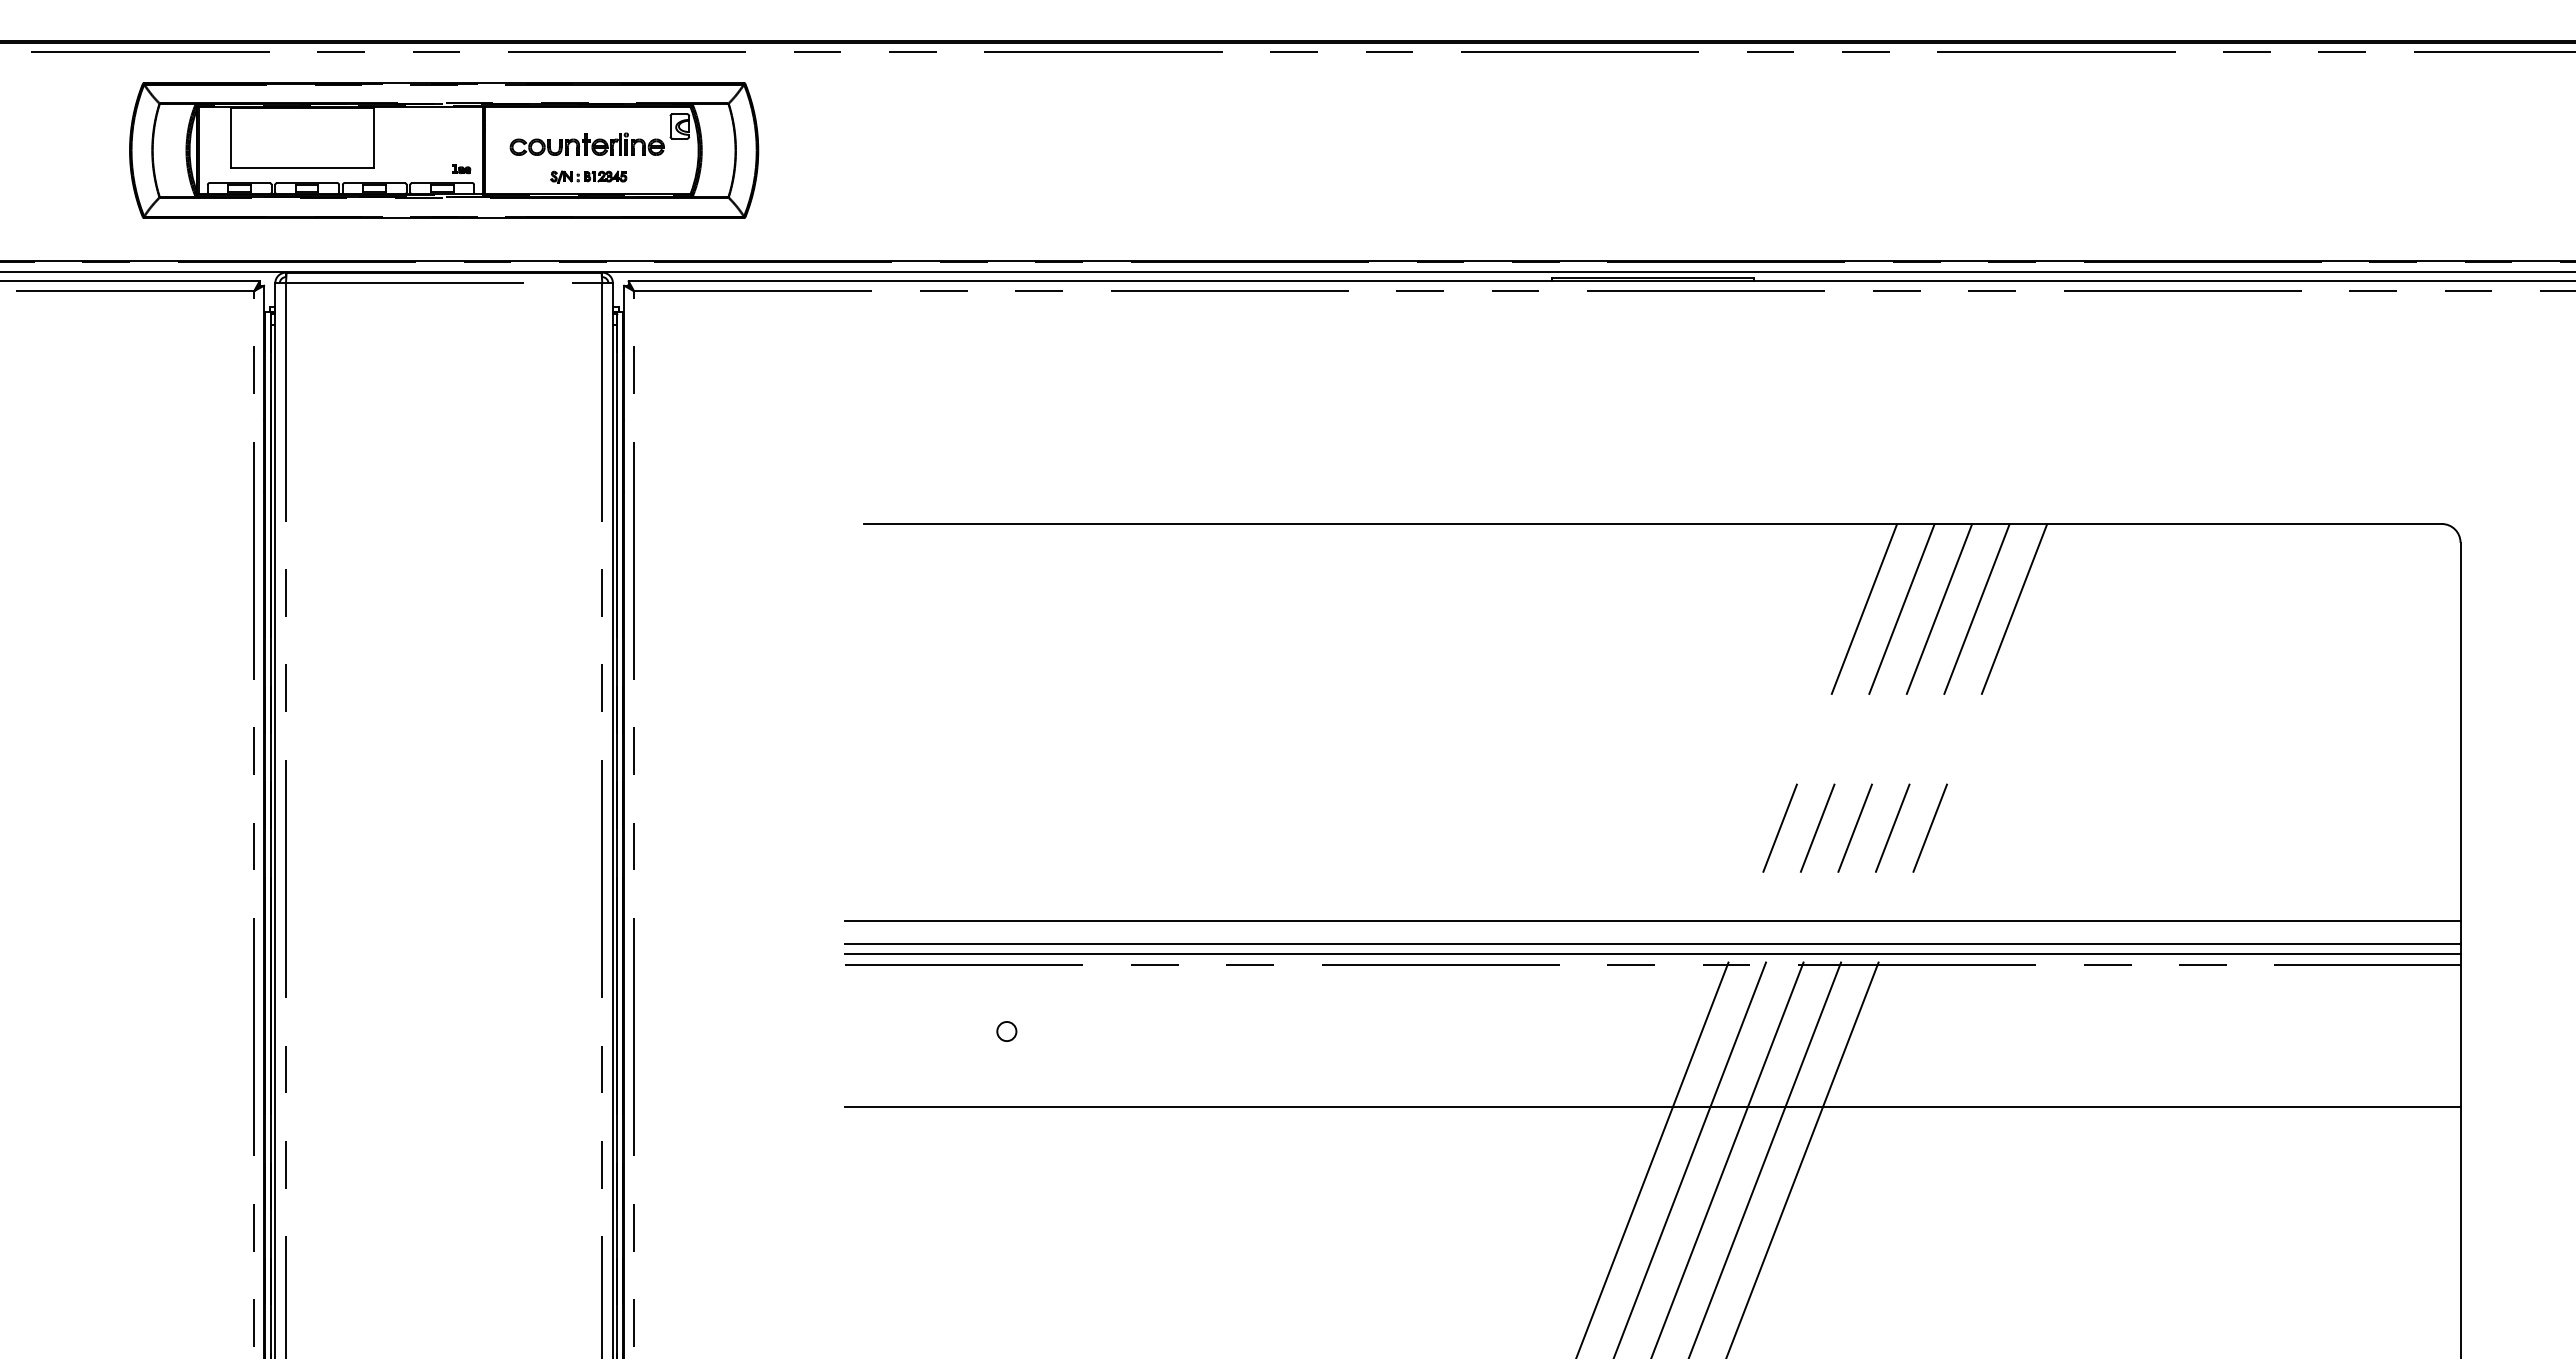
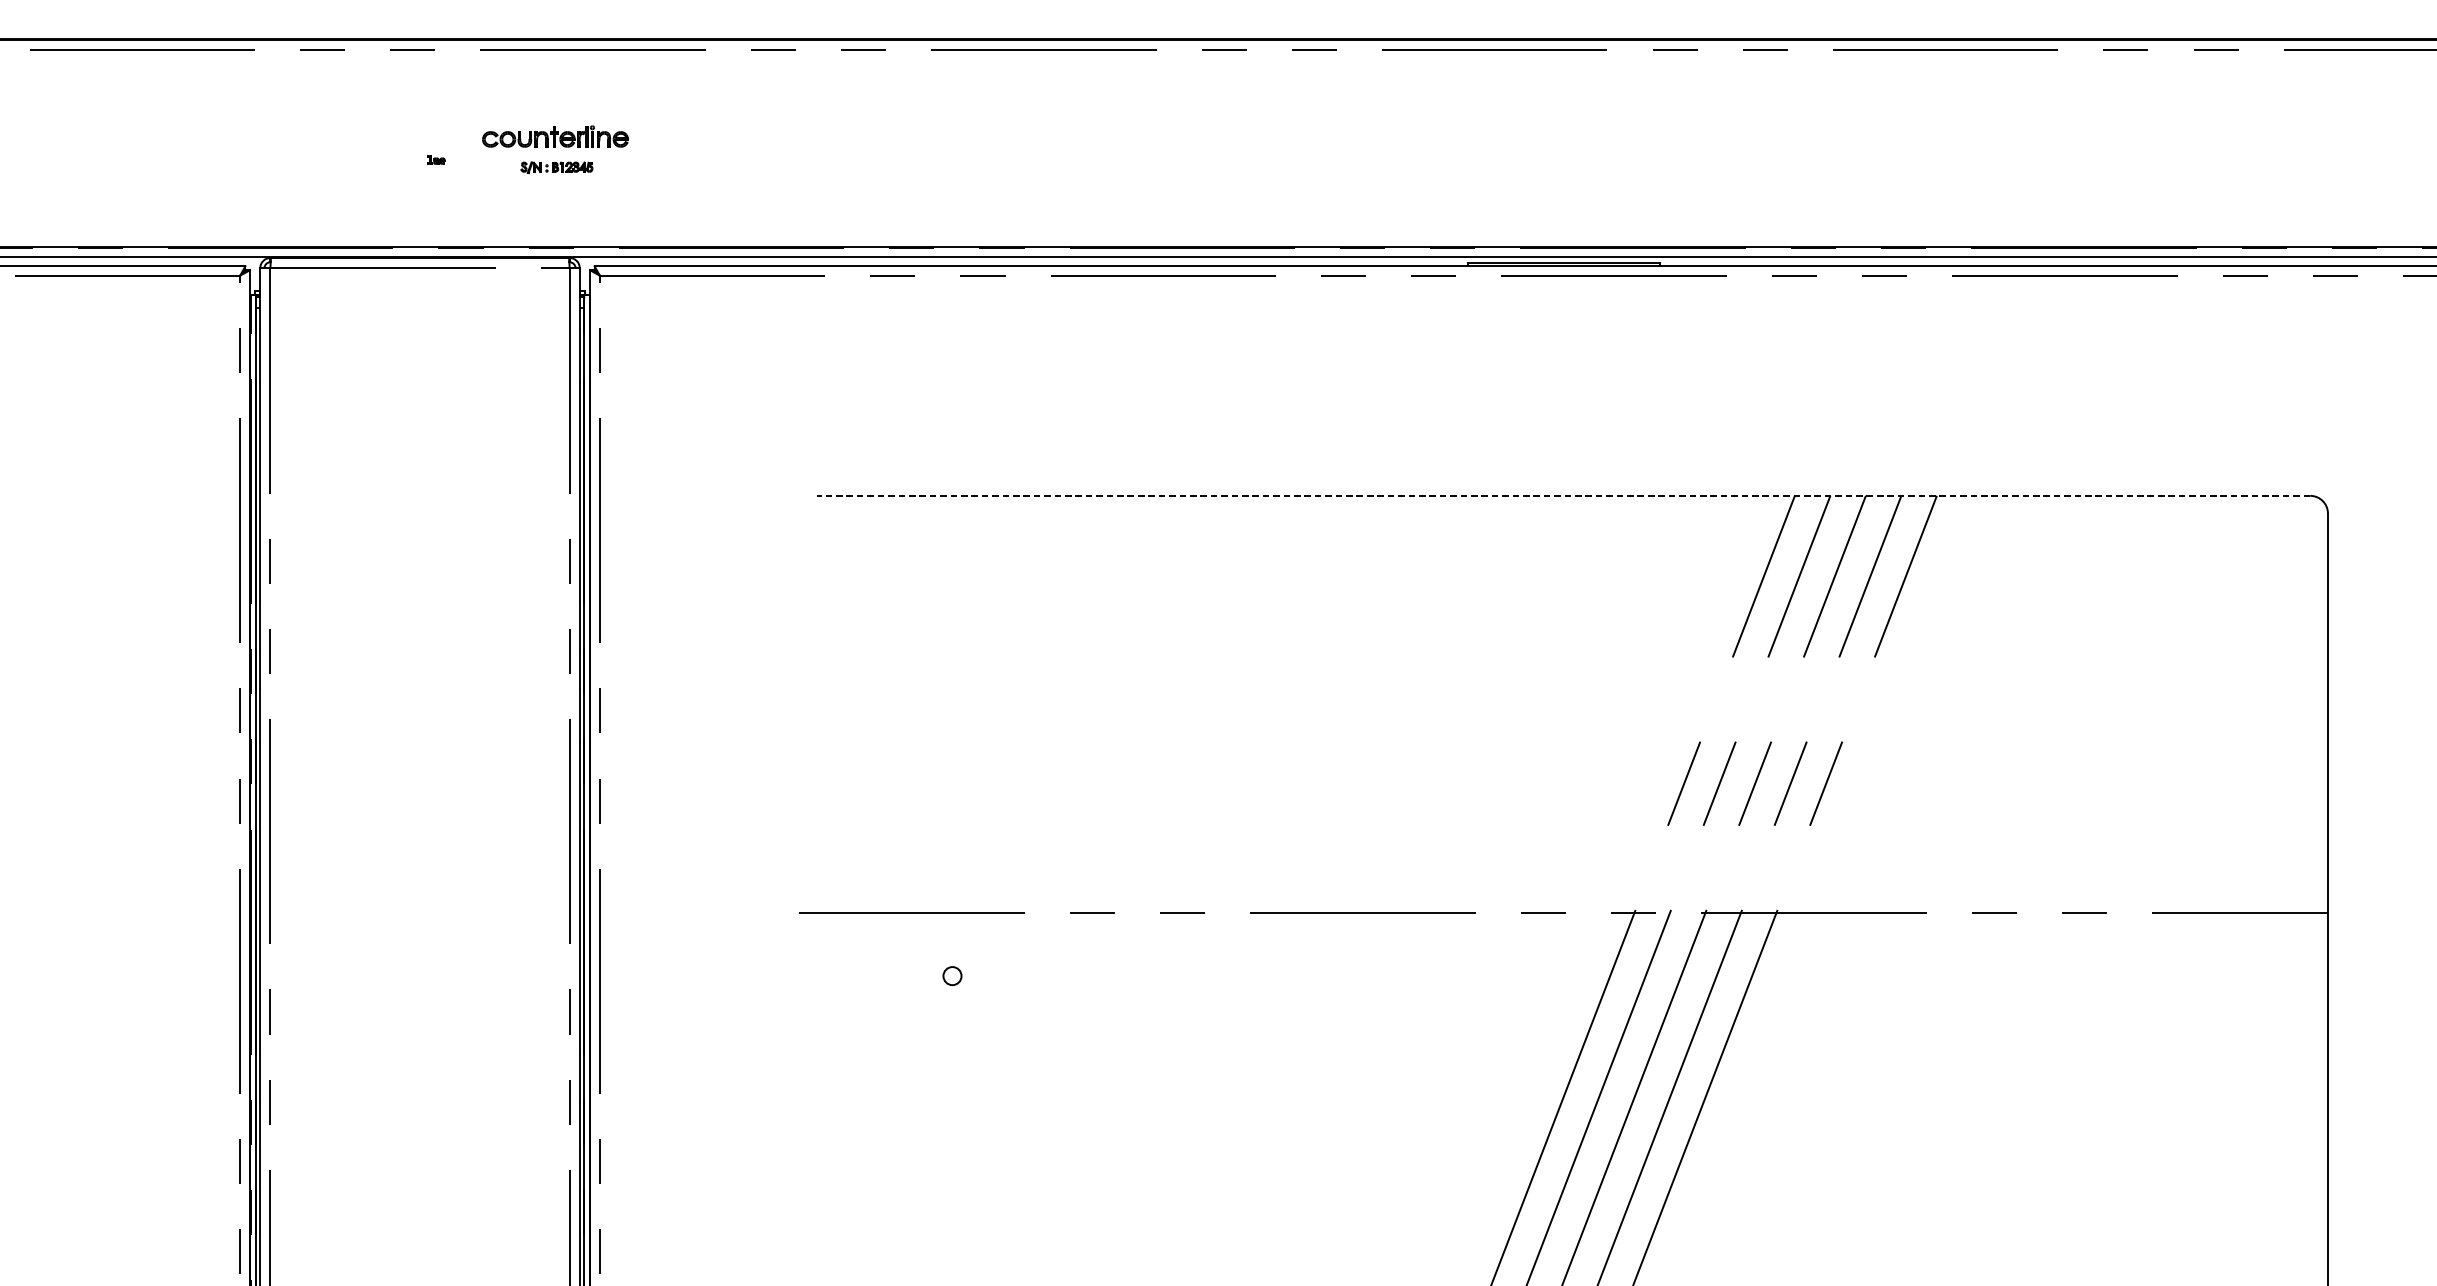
part: (444, 150) -> (420, 142), removed
line: (1652, 523) -> (1563, 495), solid -> dashed
line: (1652, 921) -> (1563, 871), removed
line: (1652, 943) -> (1563, 892), removed
line: (1652, 954) -> (1563, 903), removed
line: (1652, 1106) -> (1563, 1047), removed

